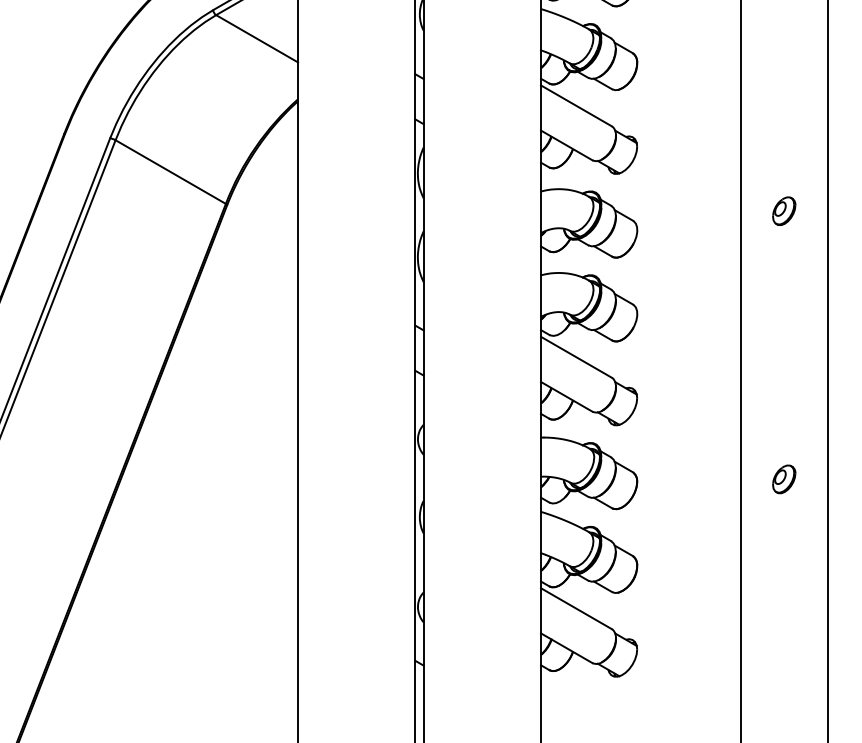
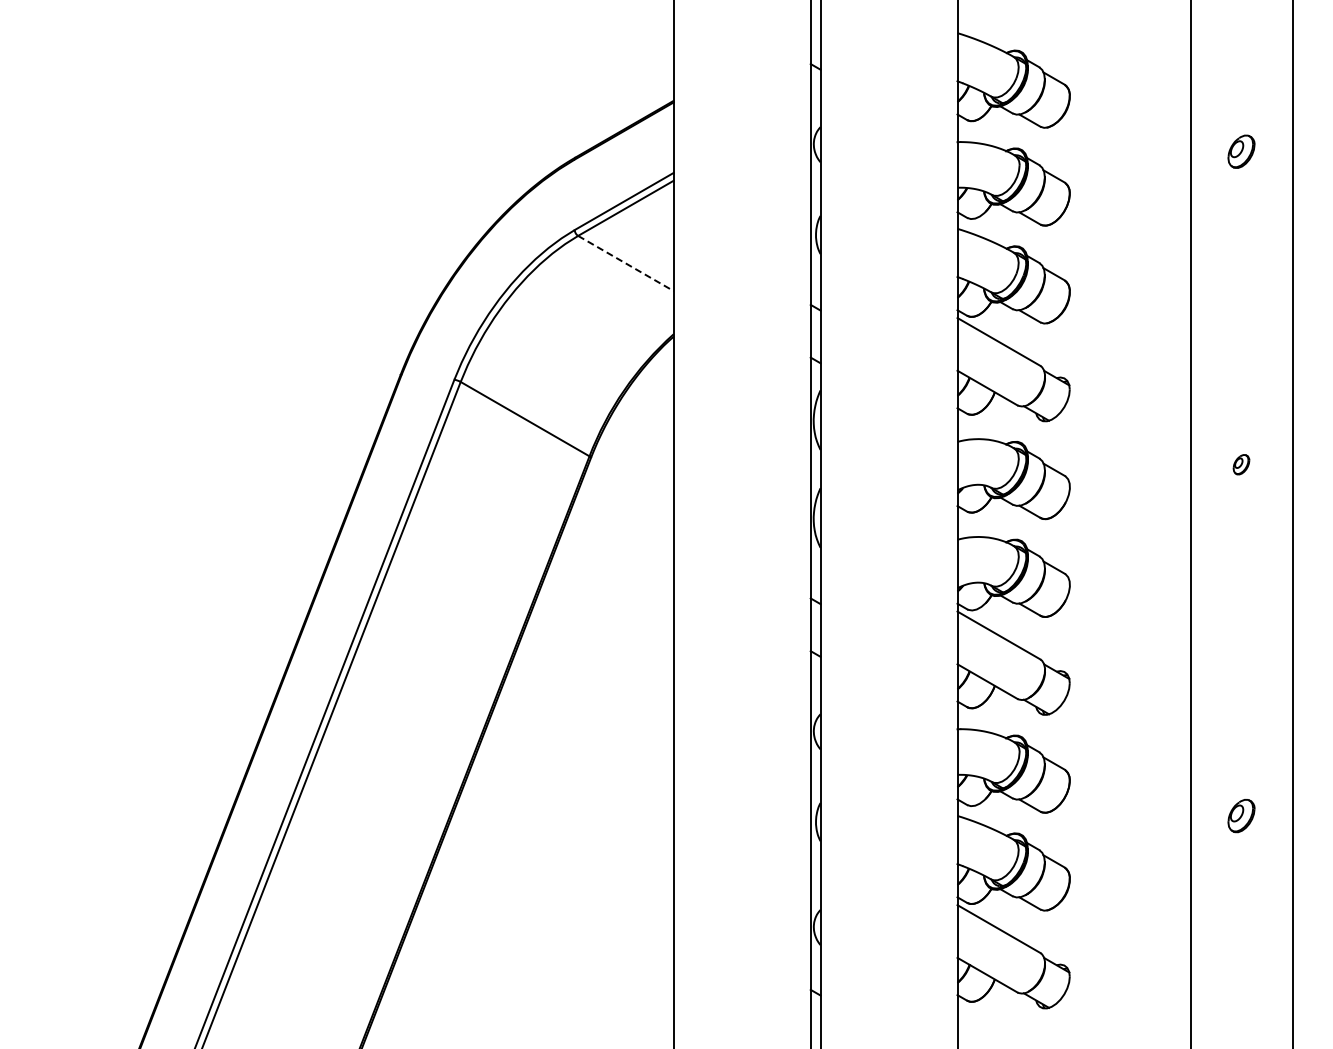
line: (257, 38) -> (626, 263), solid -> dashed
part: (784, 210) -> (1241, 464), size x0.6
part: (784, 479) -> (1241, 816), moved

